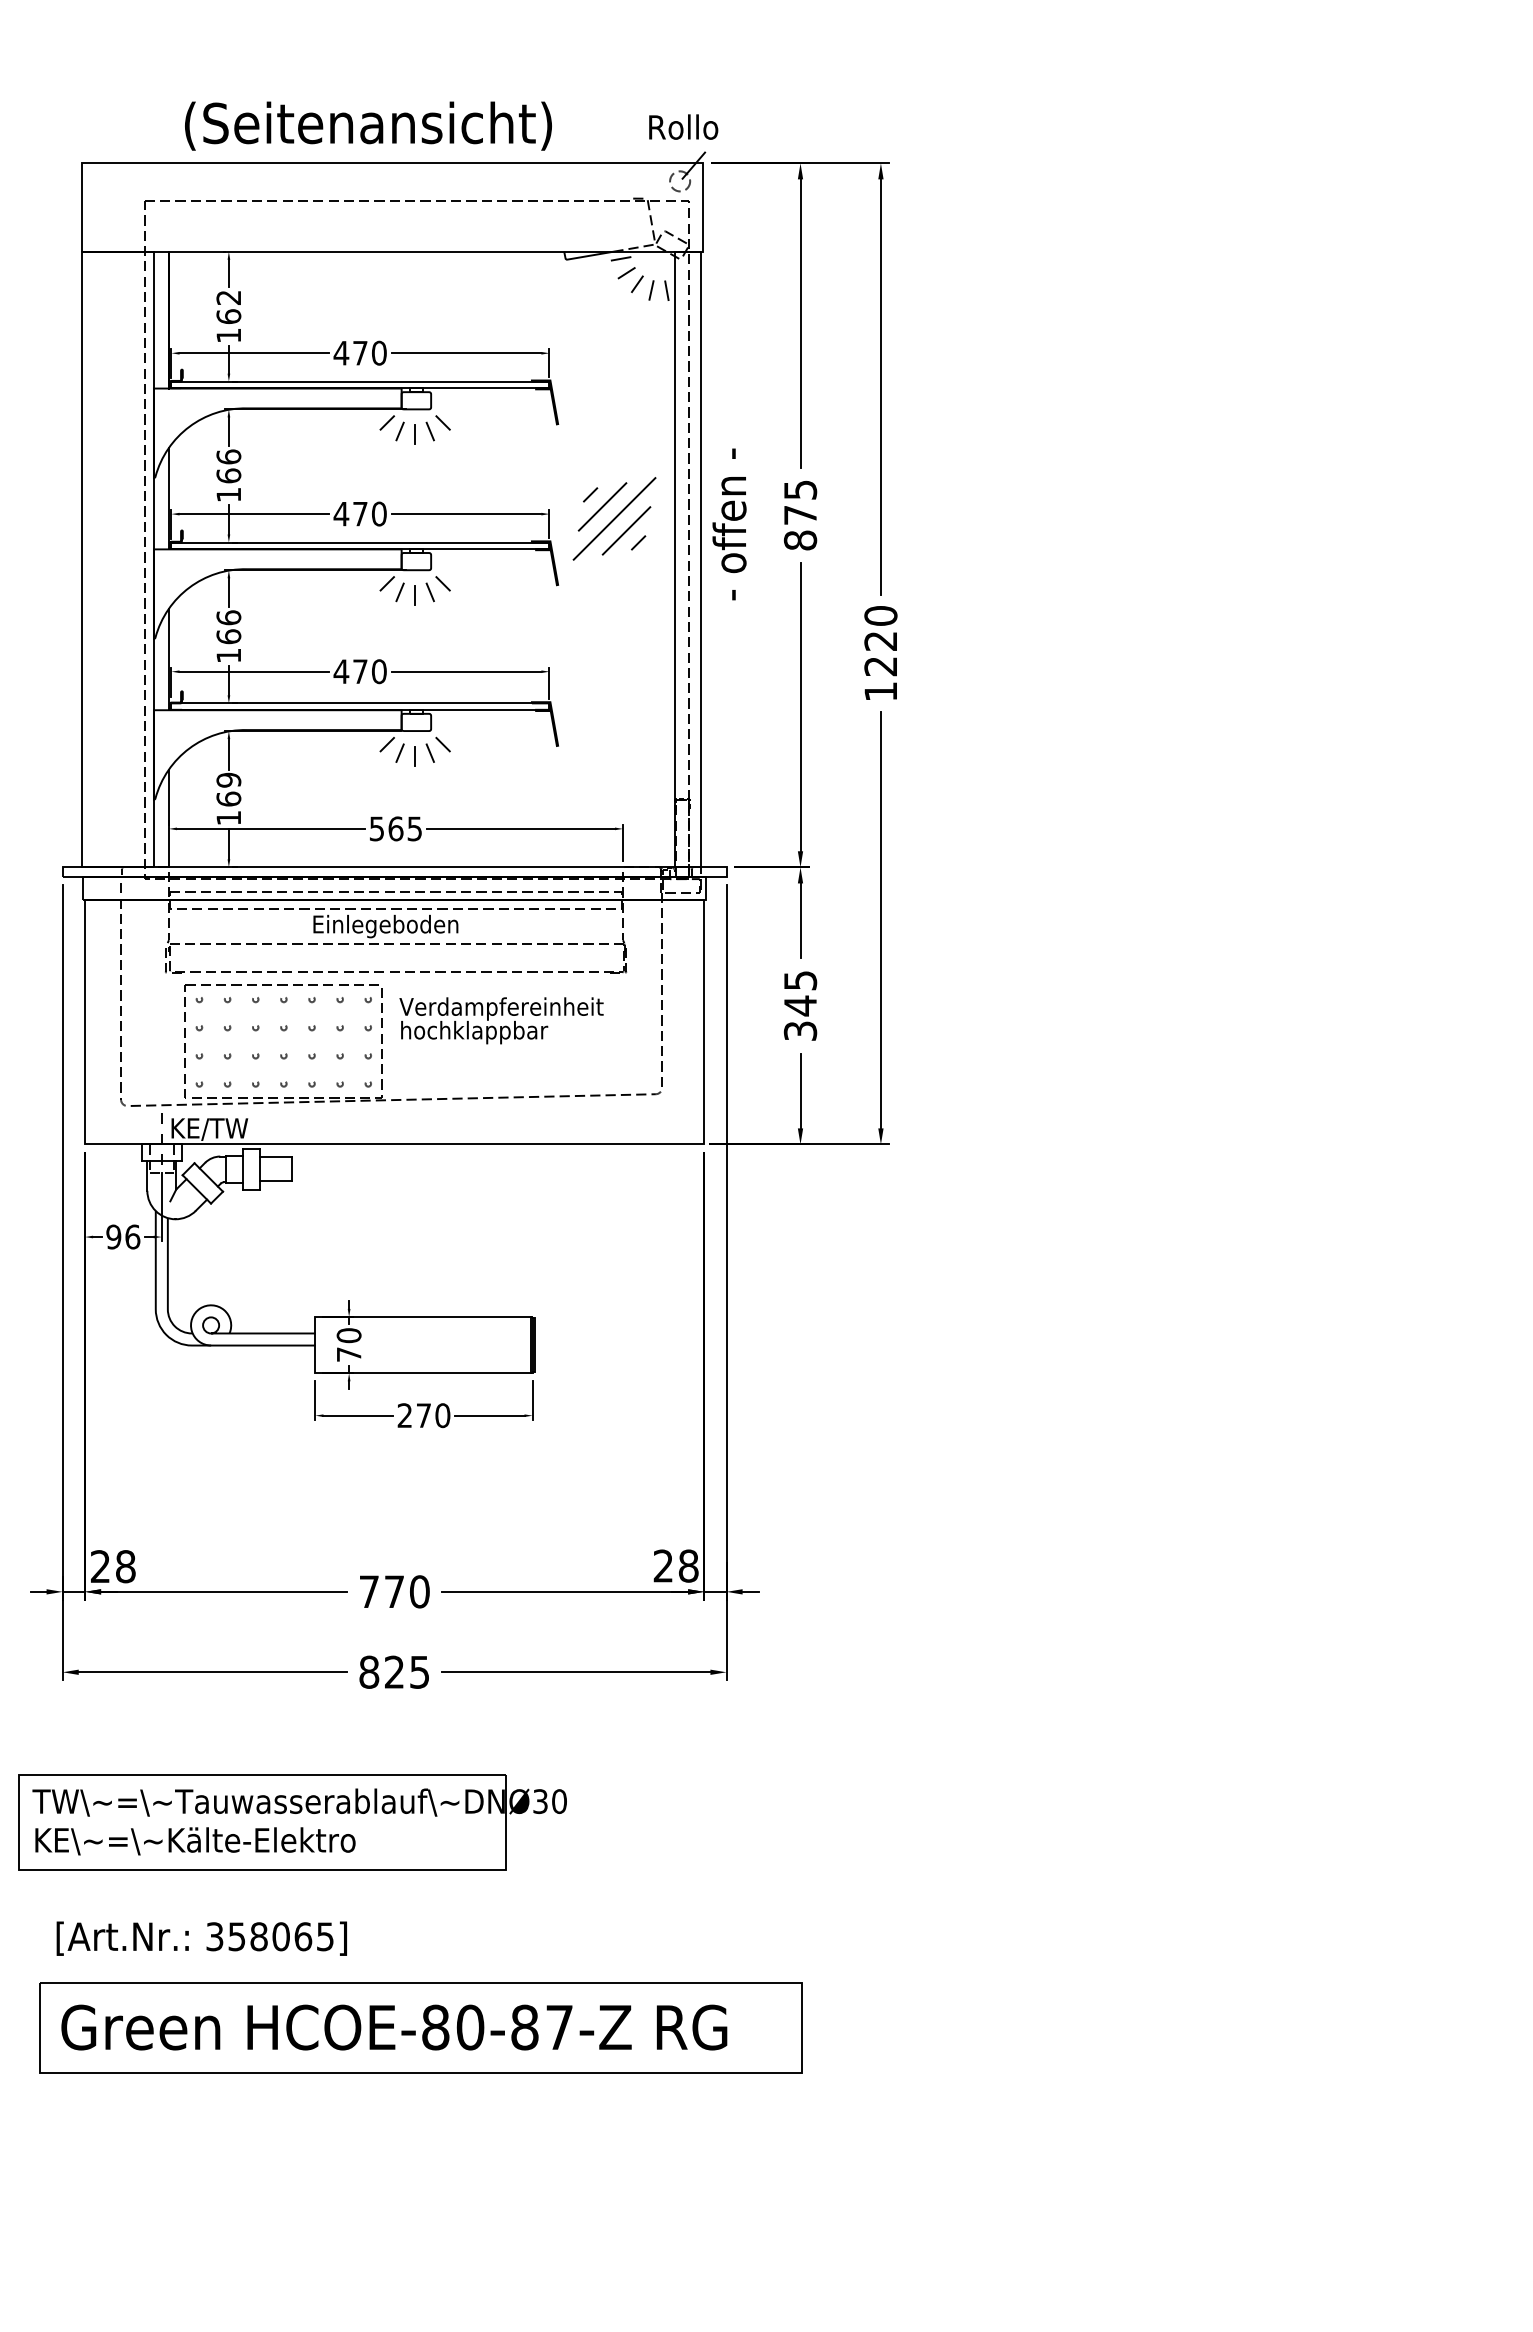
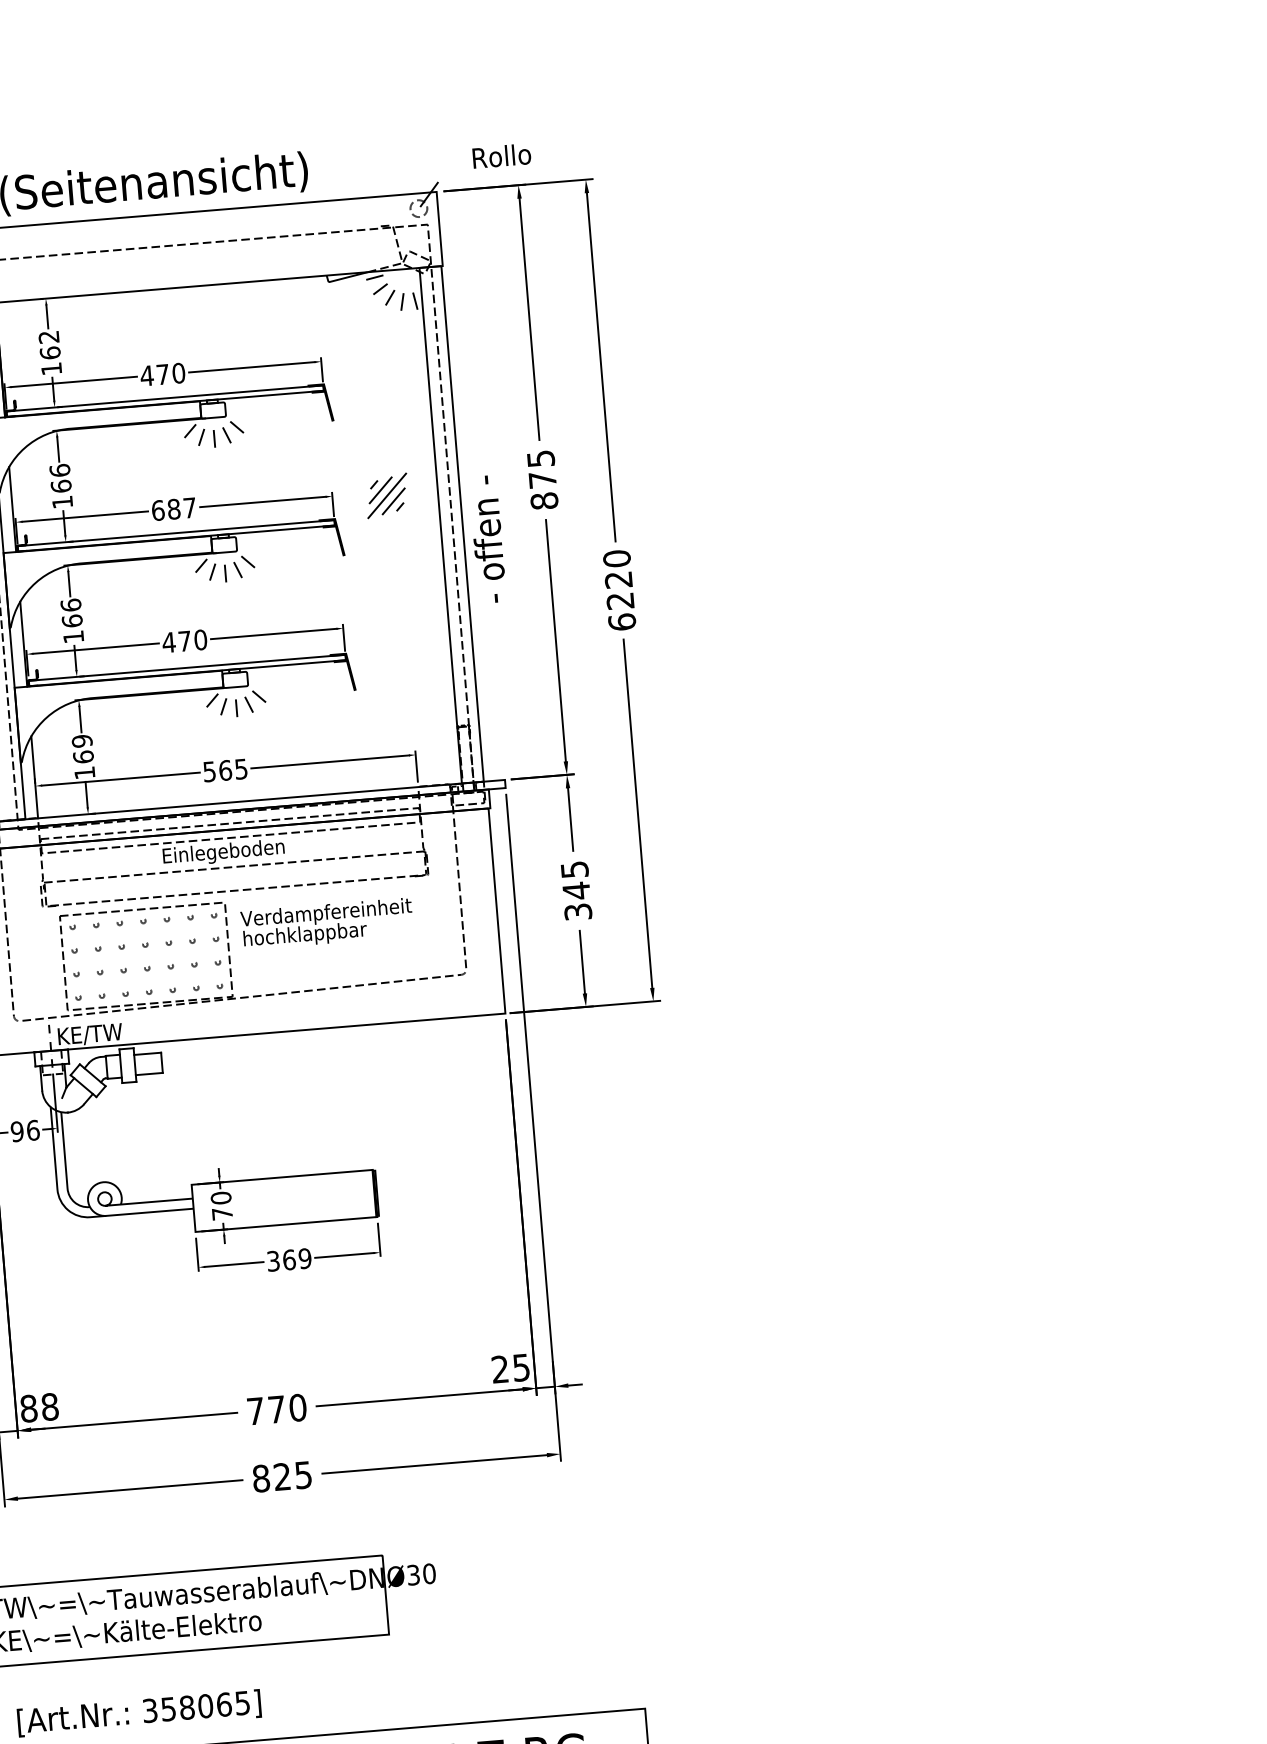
text: (683, 126) -> (501, 155), moved
text: (359, 513) -> (173, 508), 470 -> 687
part: (614, 518) -> (387, 495), size x0.6
text: (729, 524) -> (487, 539), moved
text: (880, 691) -> (621, 622), 1220 -> 6220
text: (423, 1415) -> (288, 1259), 270 -> 369
text: (688, 1565) -> (521, 1367), 28 -> 25
text: (100, 1566) -> (28, 1408), 28 -> 88

